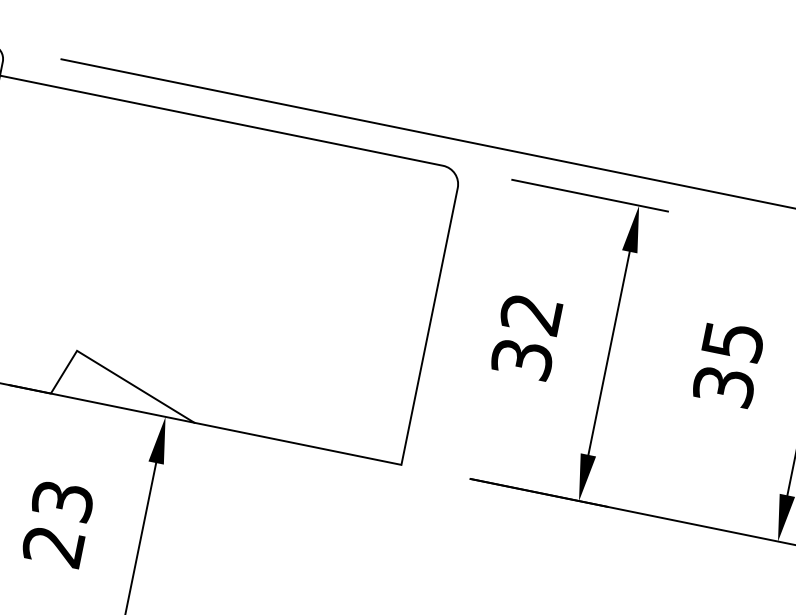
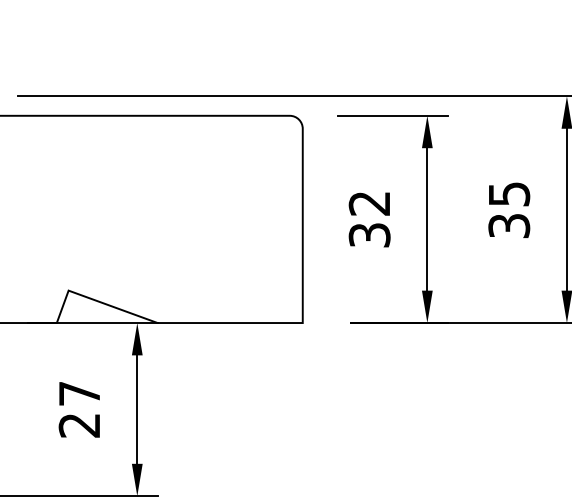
text: (62, 500) -> (79, 393), 23 -> 27

